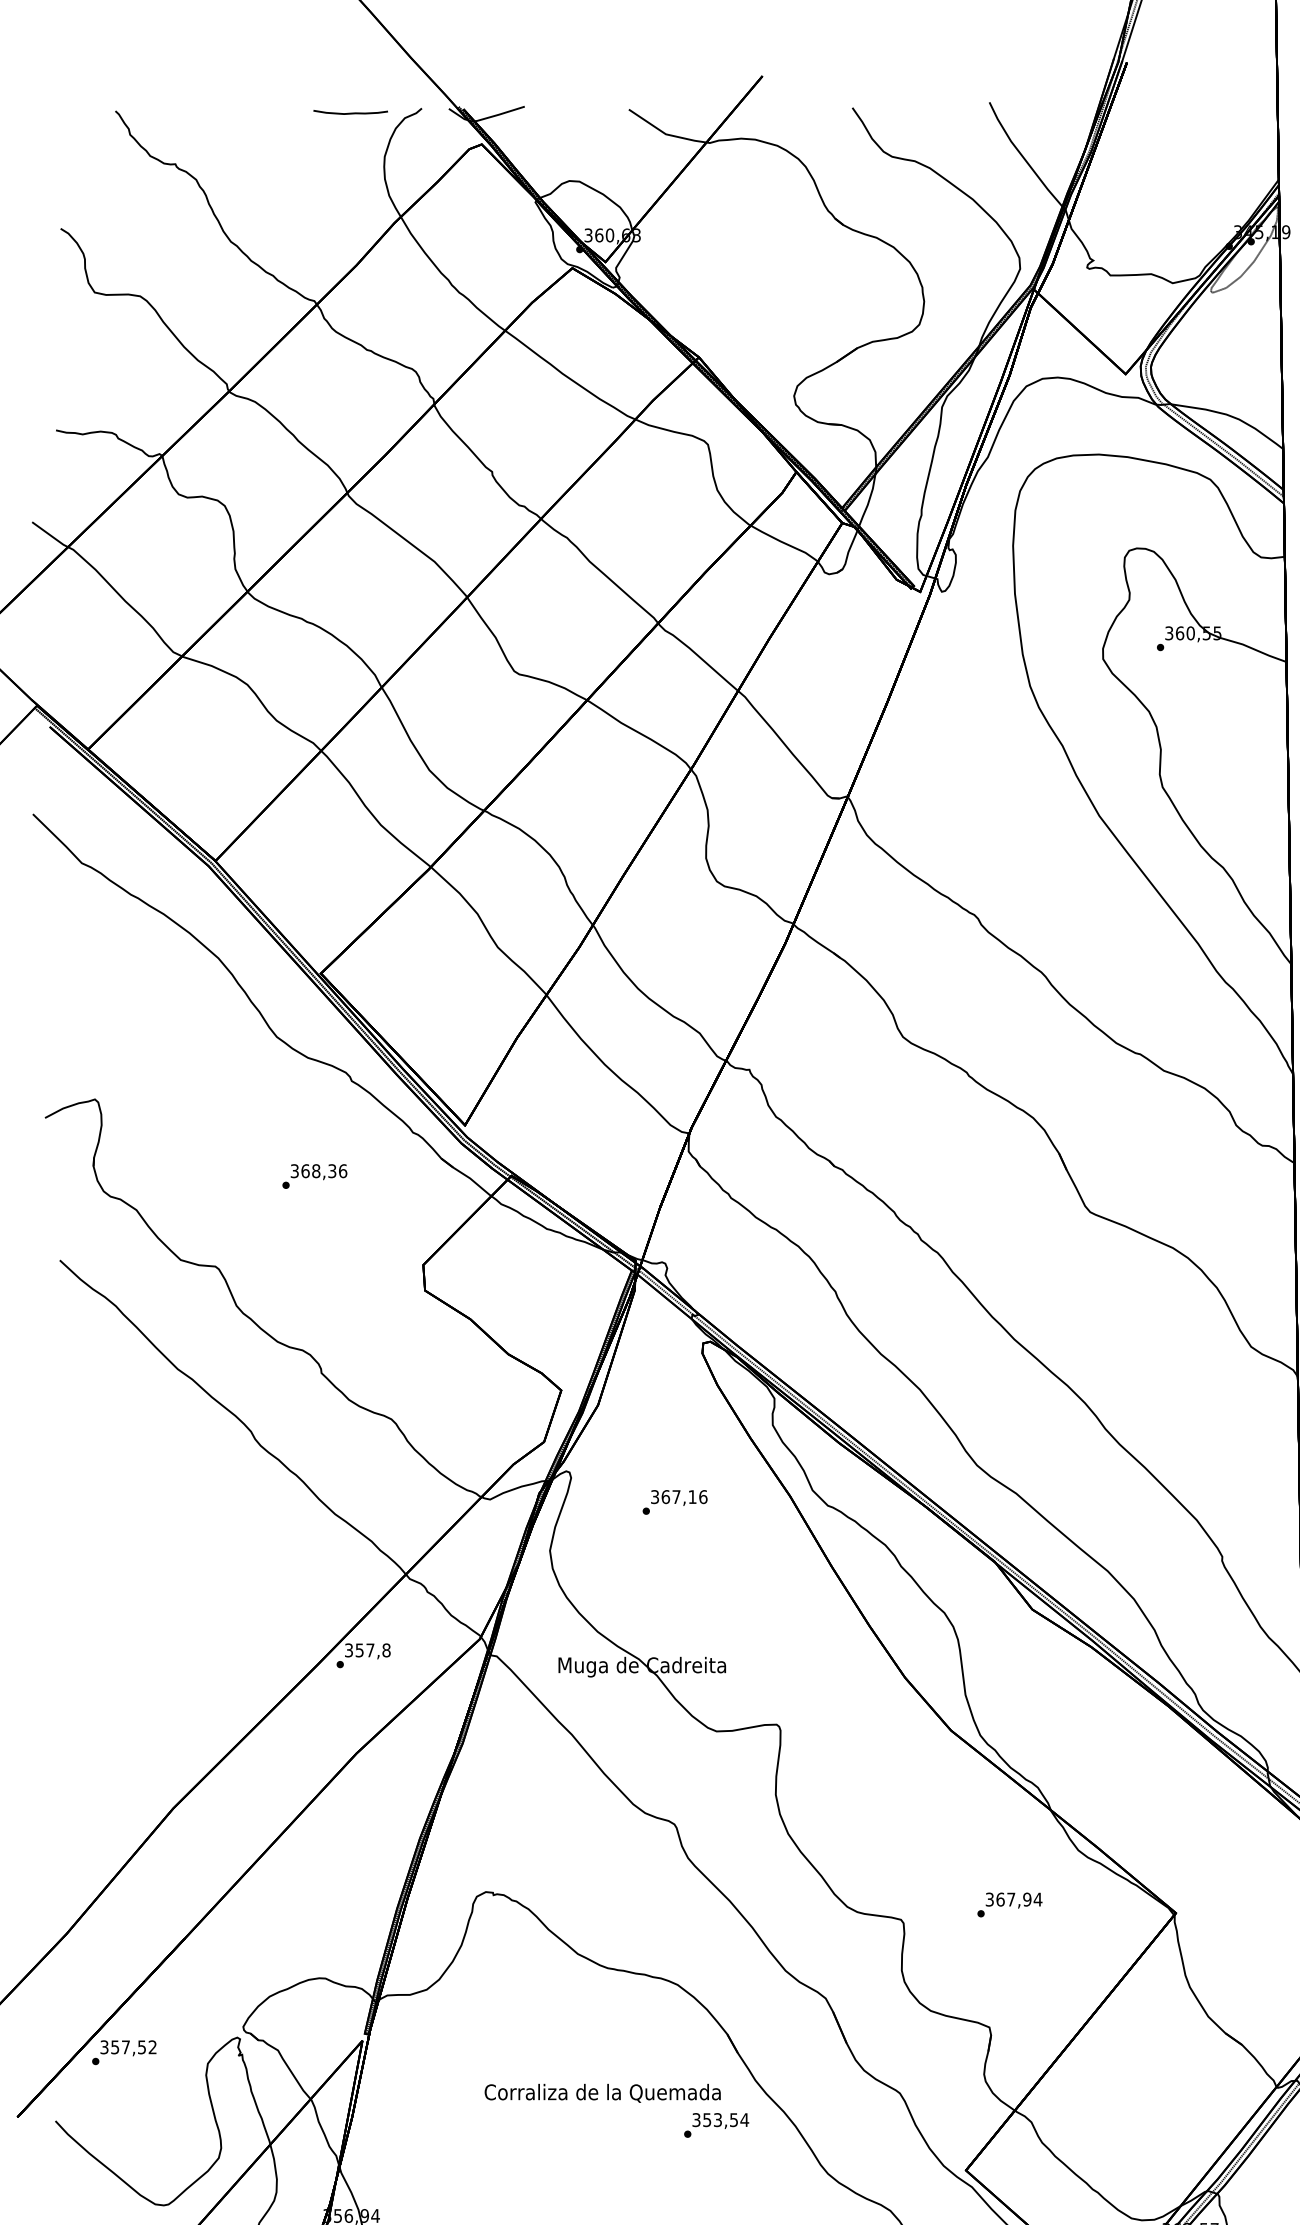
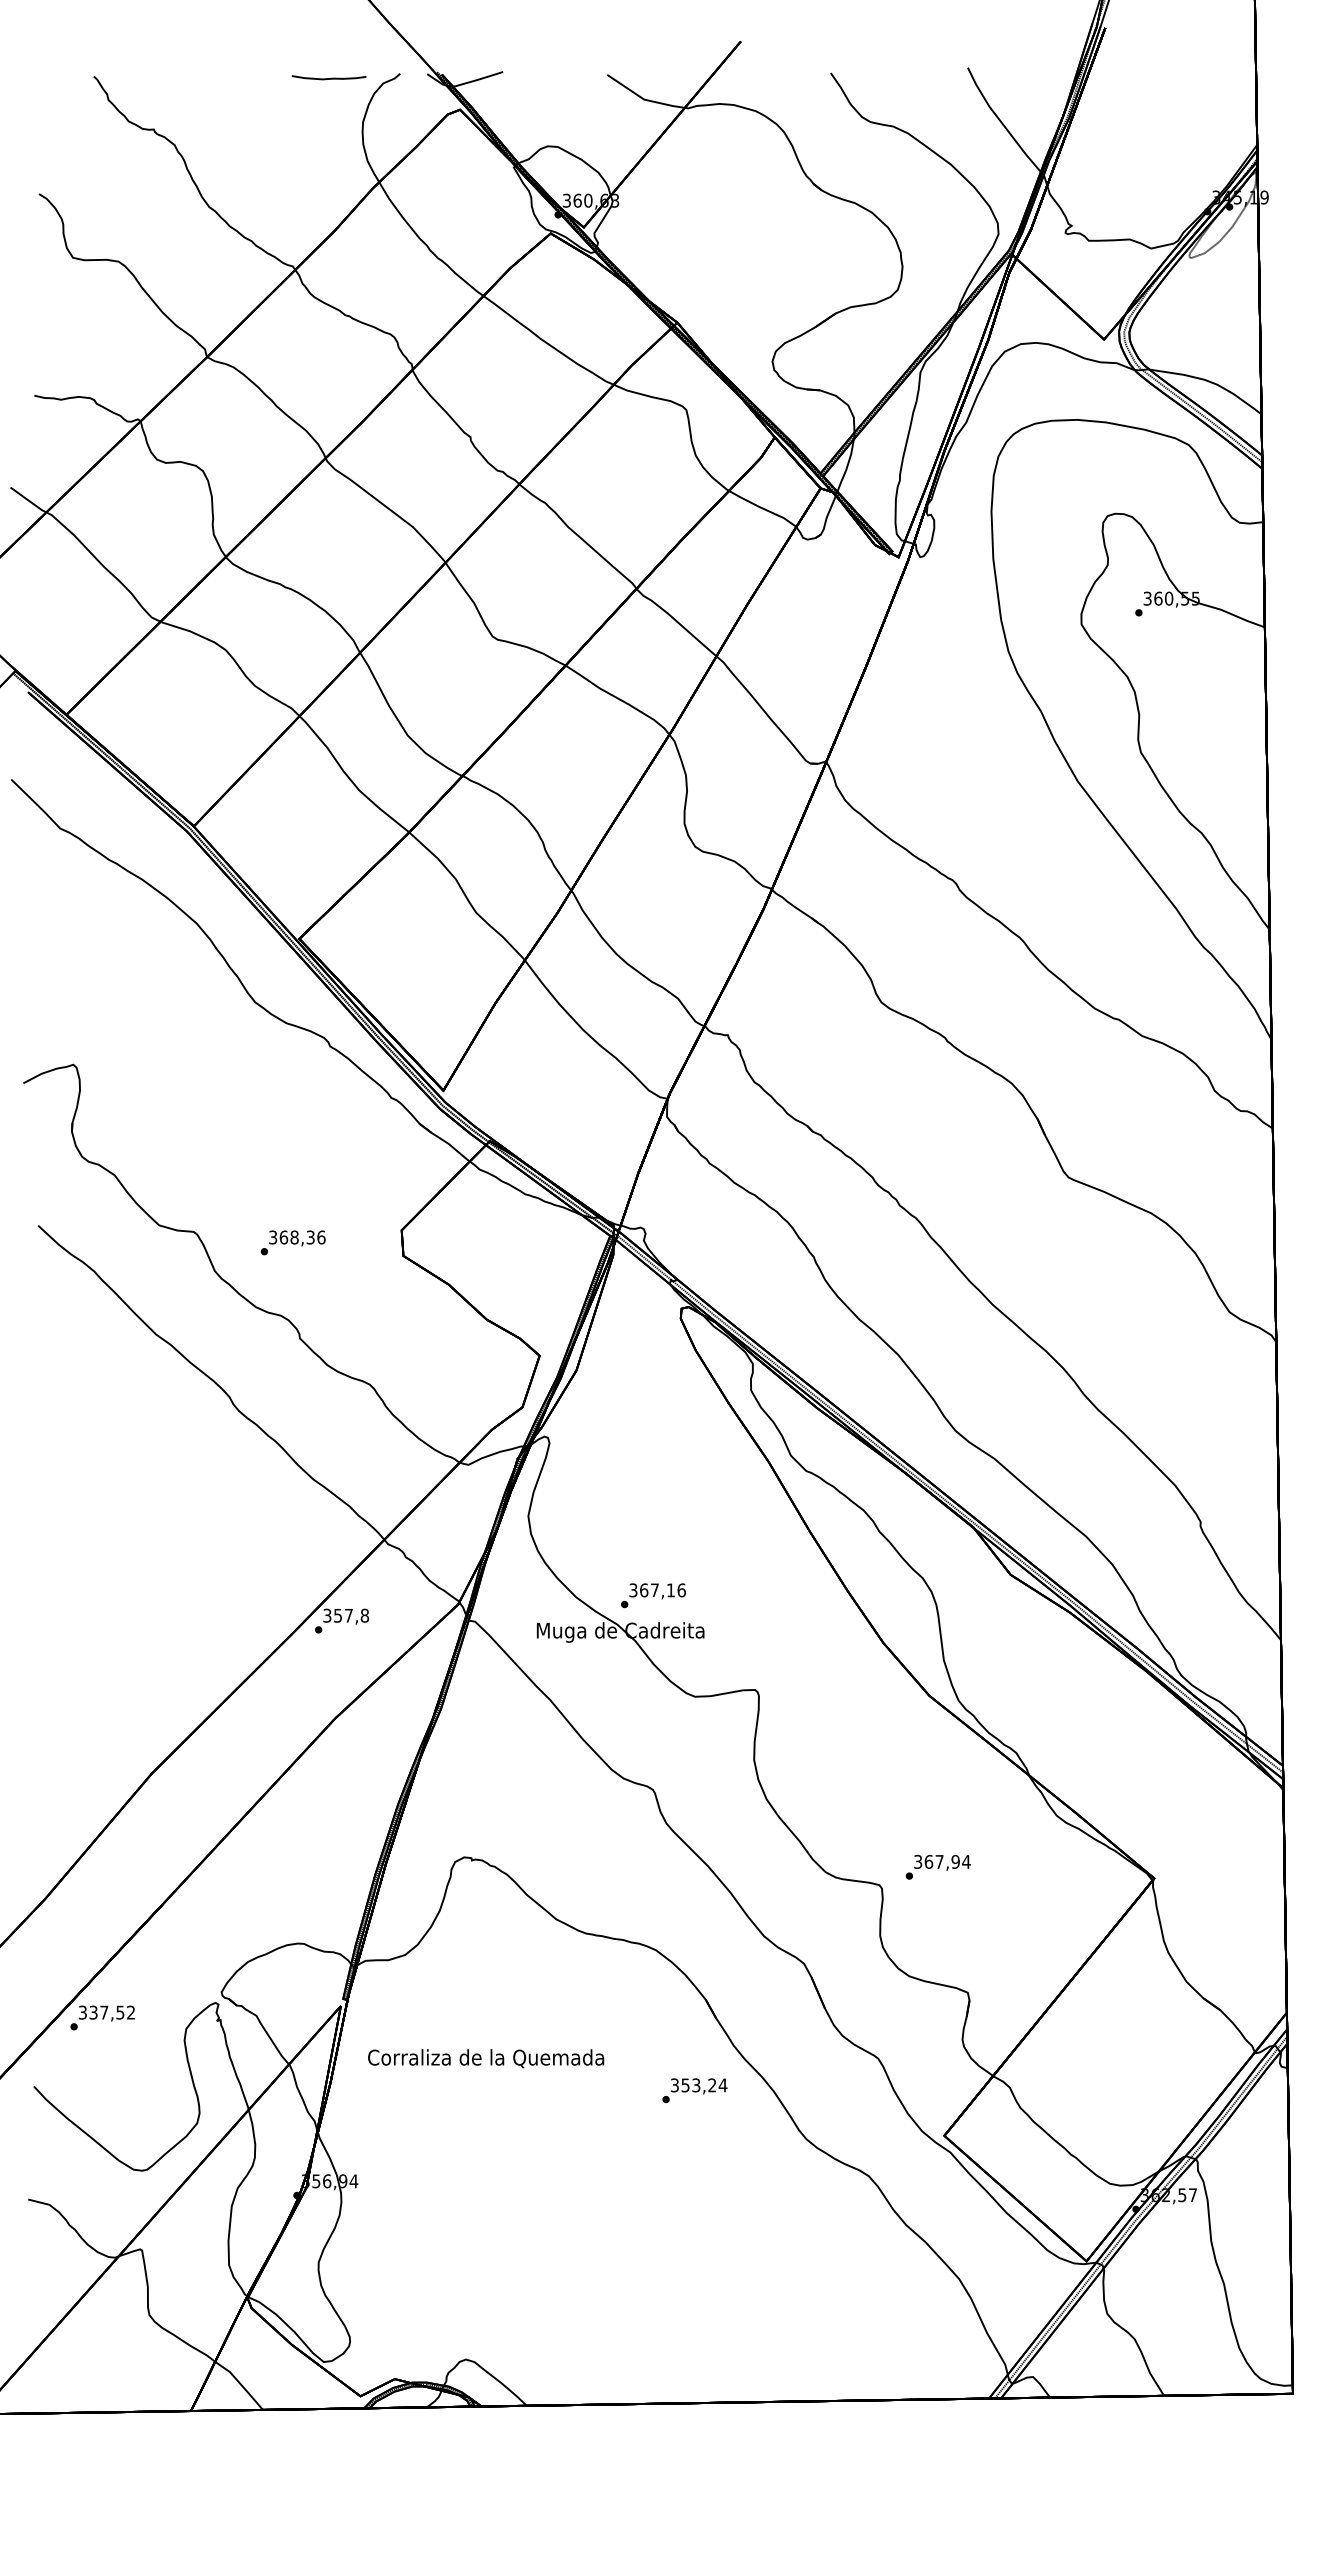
text: (314, 1176) -> (292, 1242), moved
text: (675, 1502) -> (653, 1595), moved
text: (1009, 1905) -> (937, 1867), moved
text: (115, 2046) -> (93, 2011), 357,52 -> 337,52
text: (603, 2093) -> (486, 2058), moved
text: (734, 2120) -> (712, 2085), 353,54 -> 353,24

